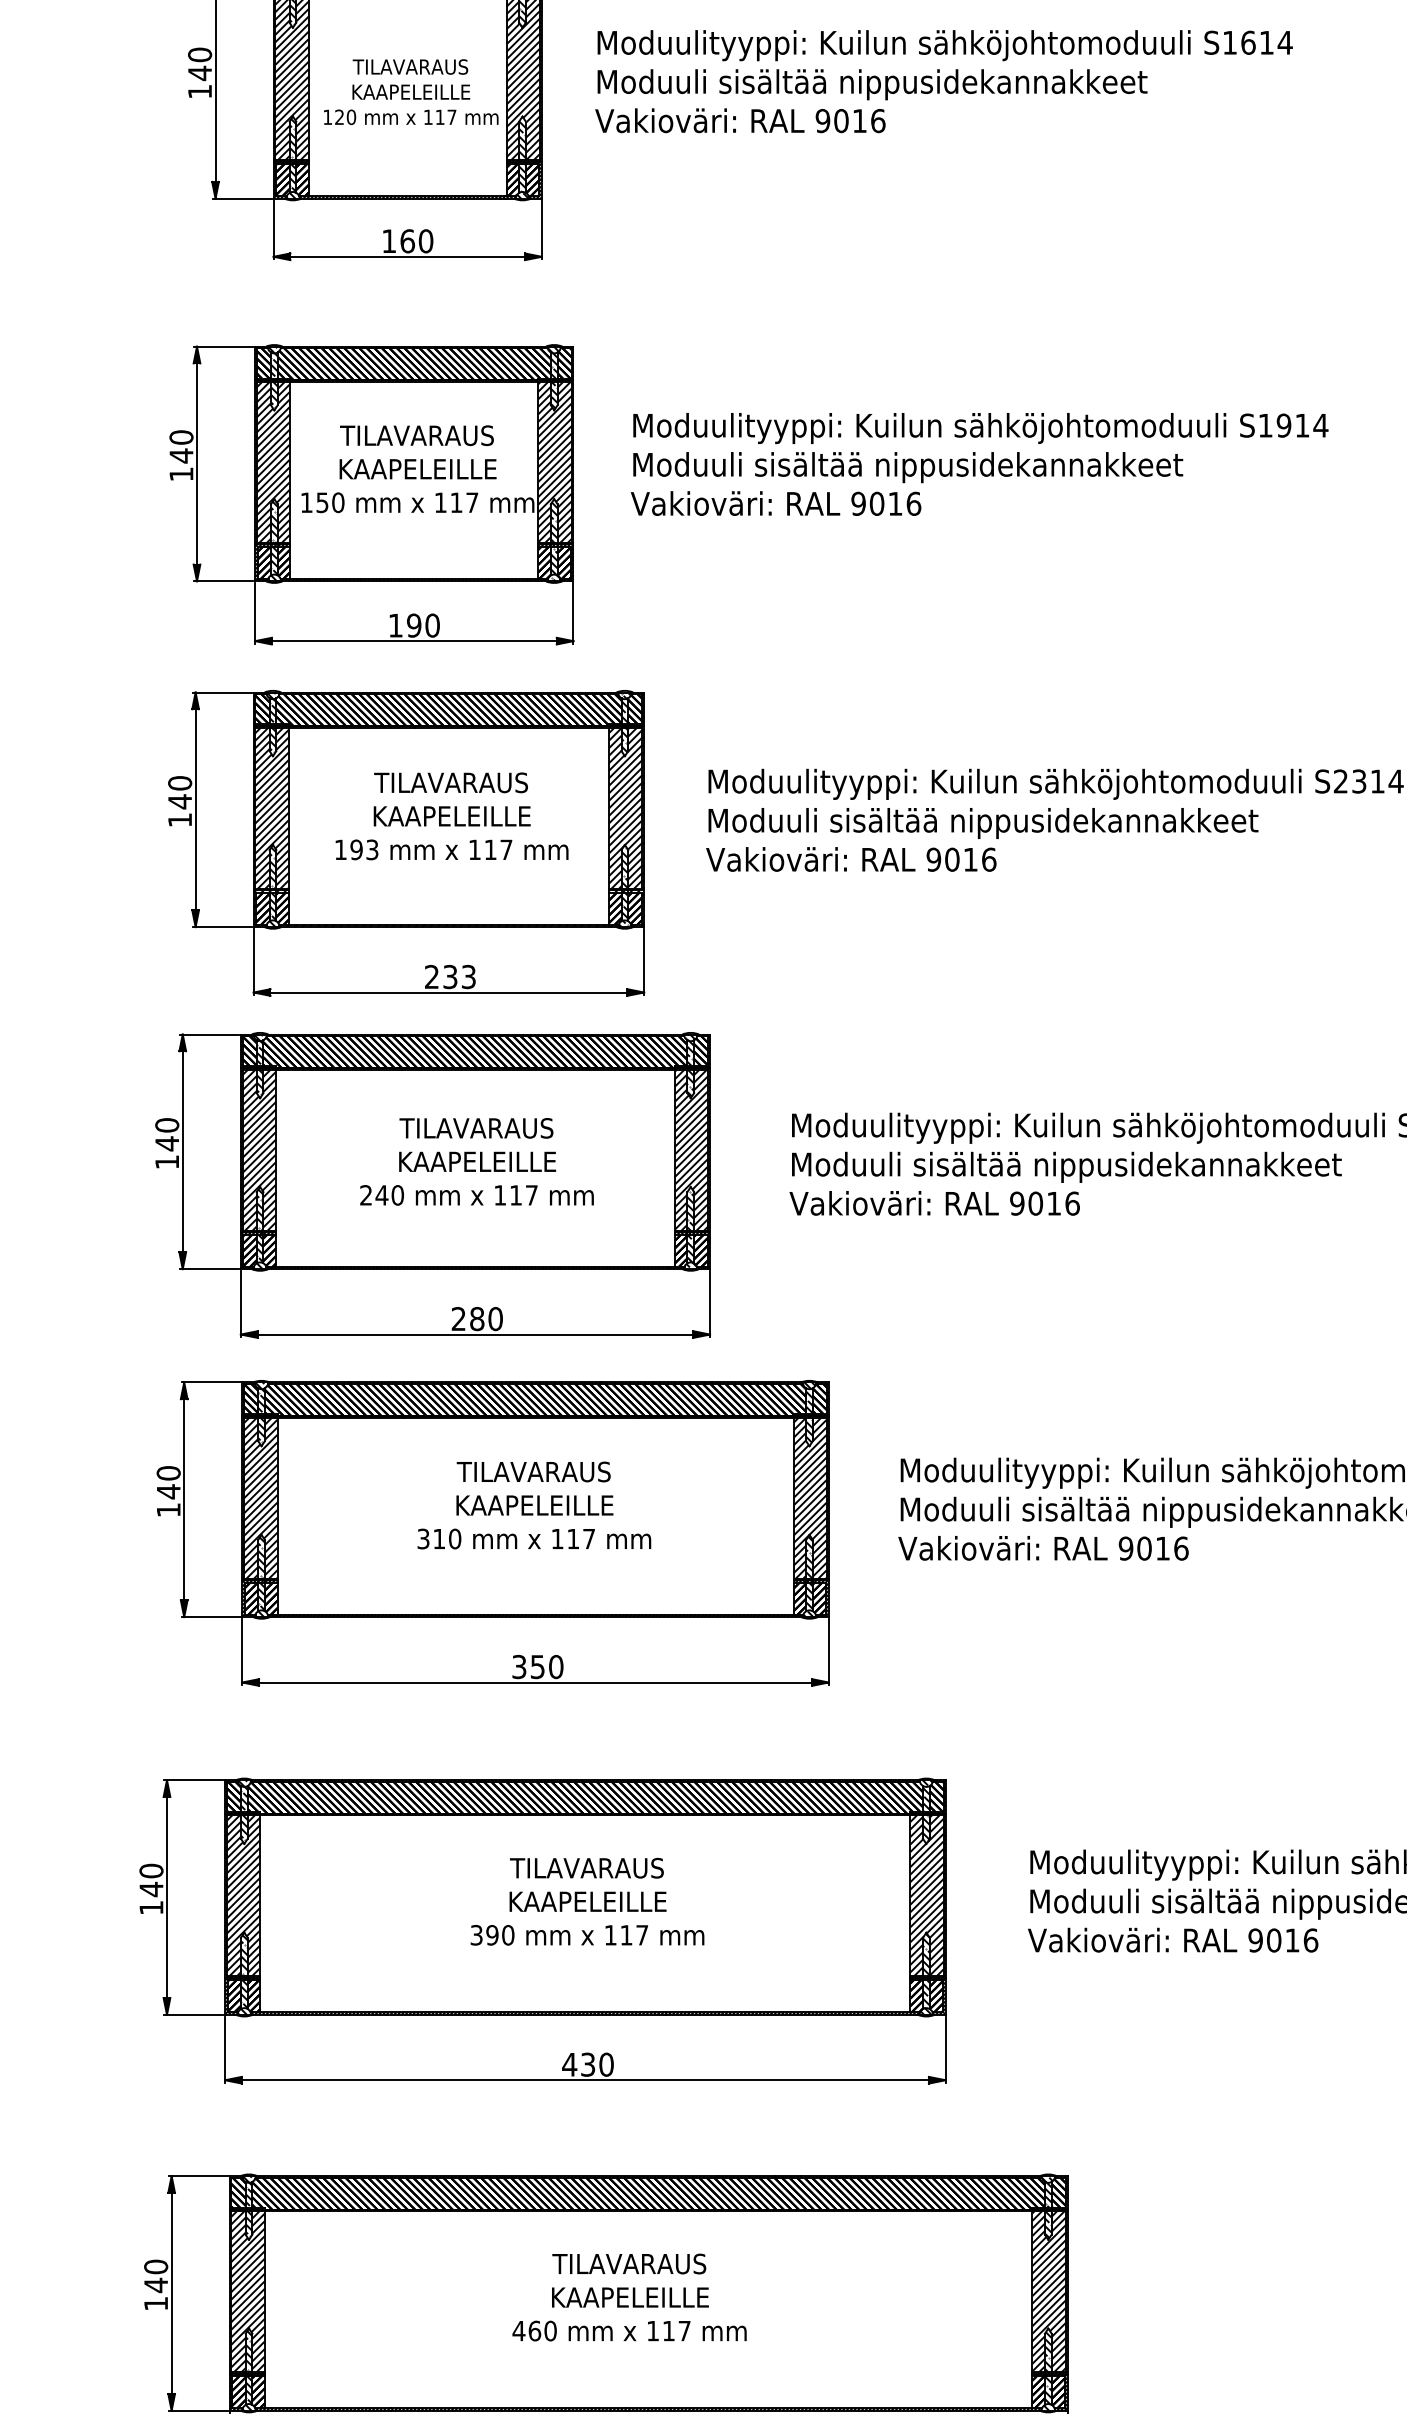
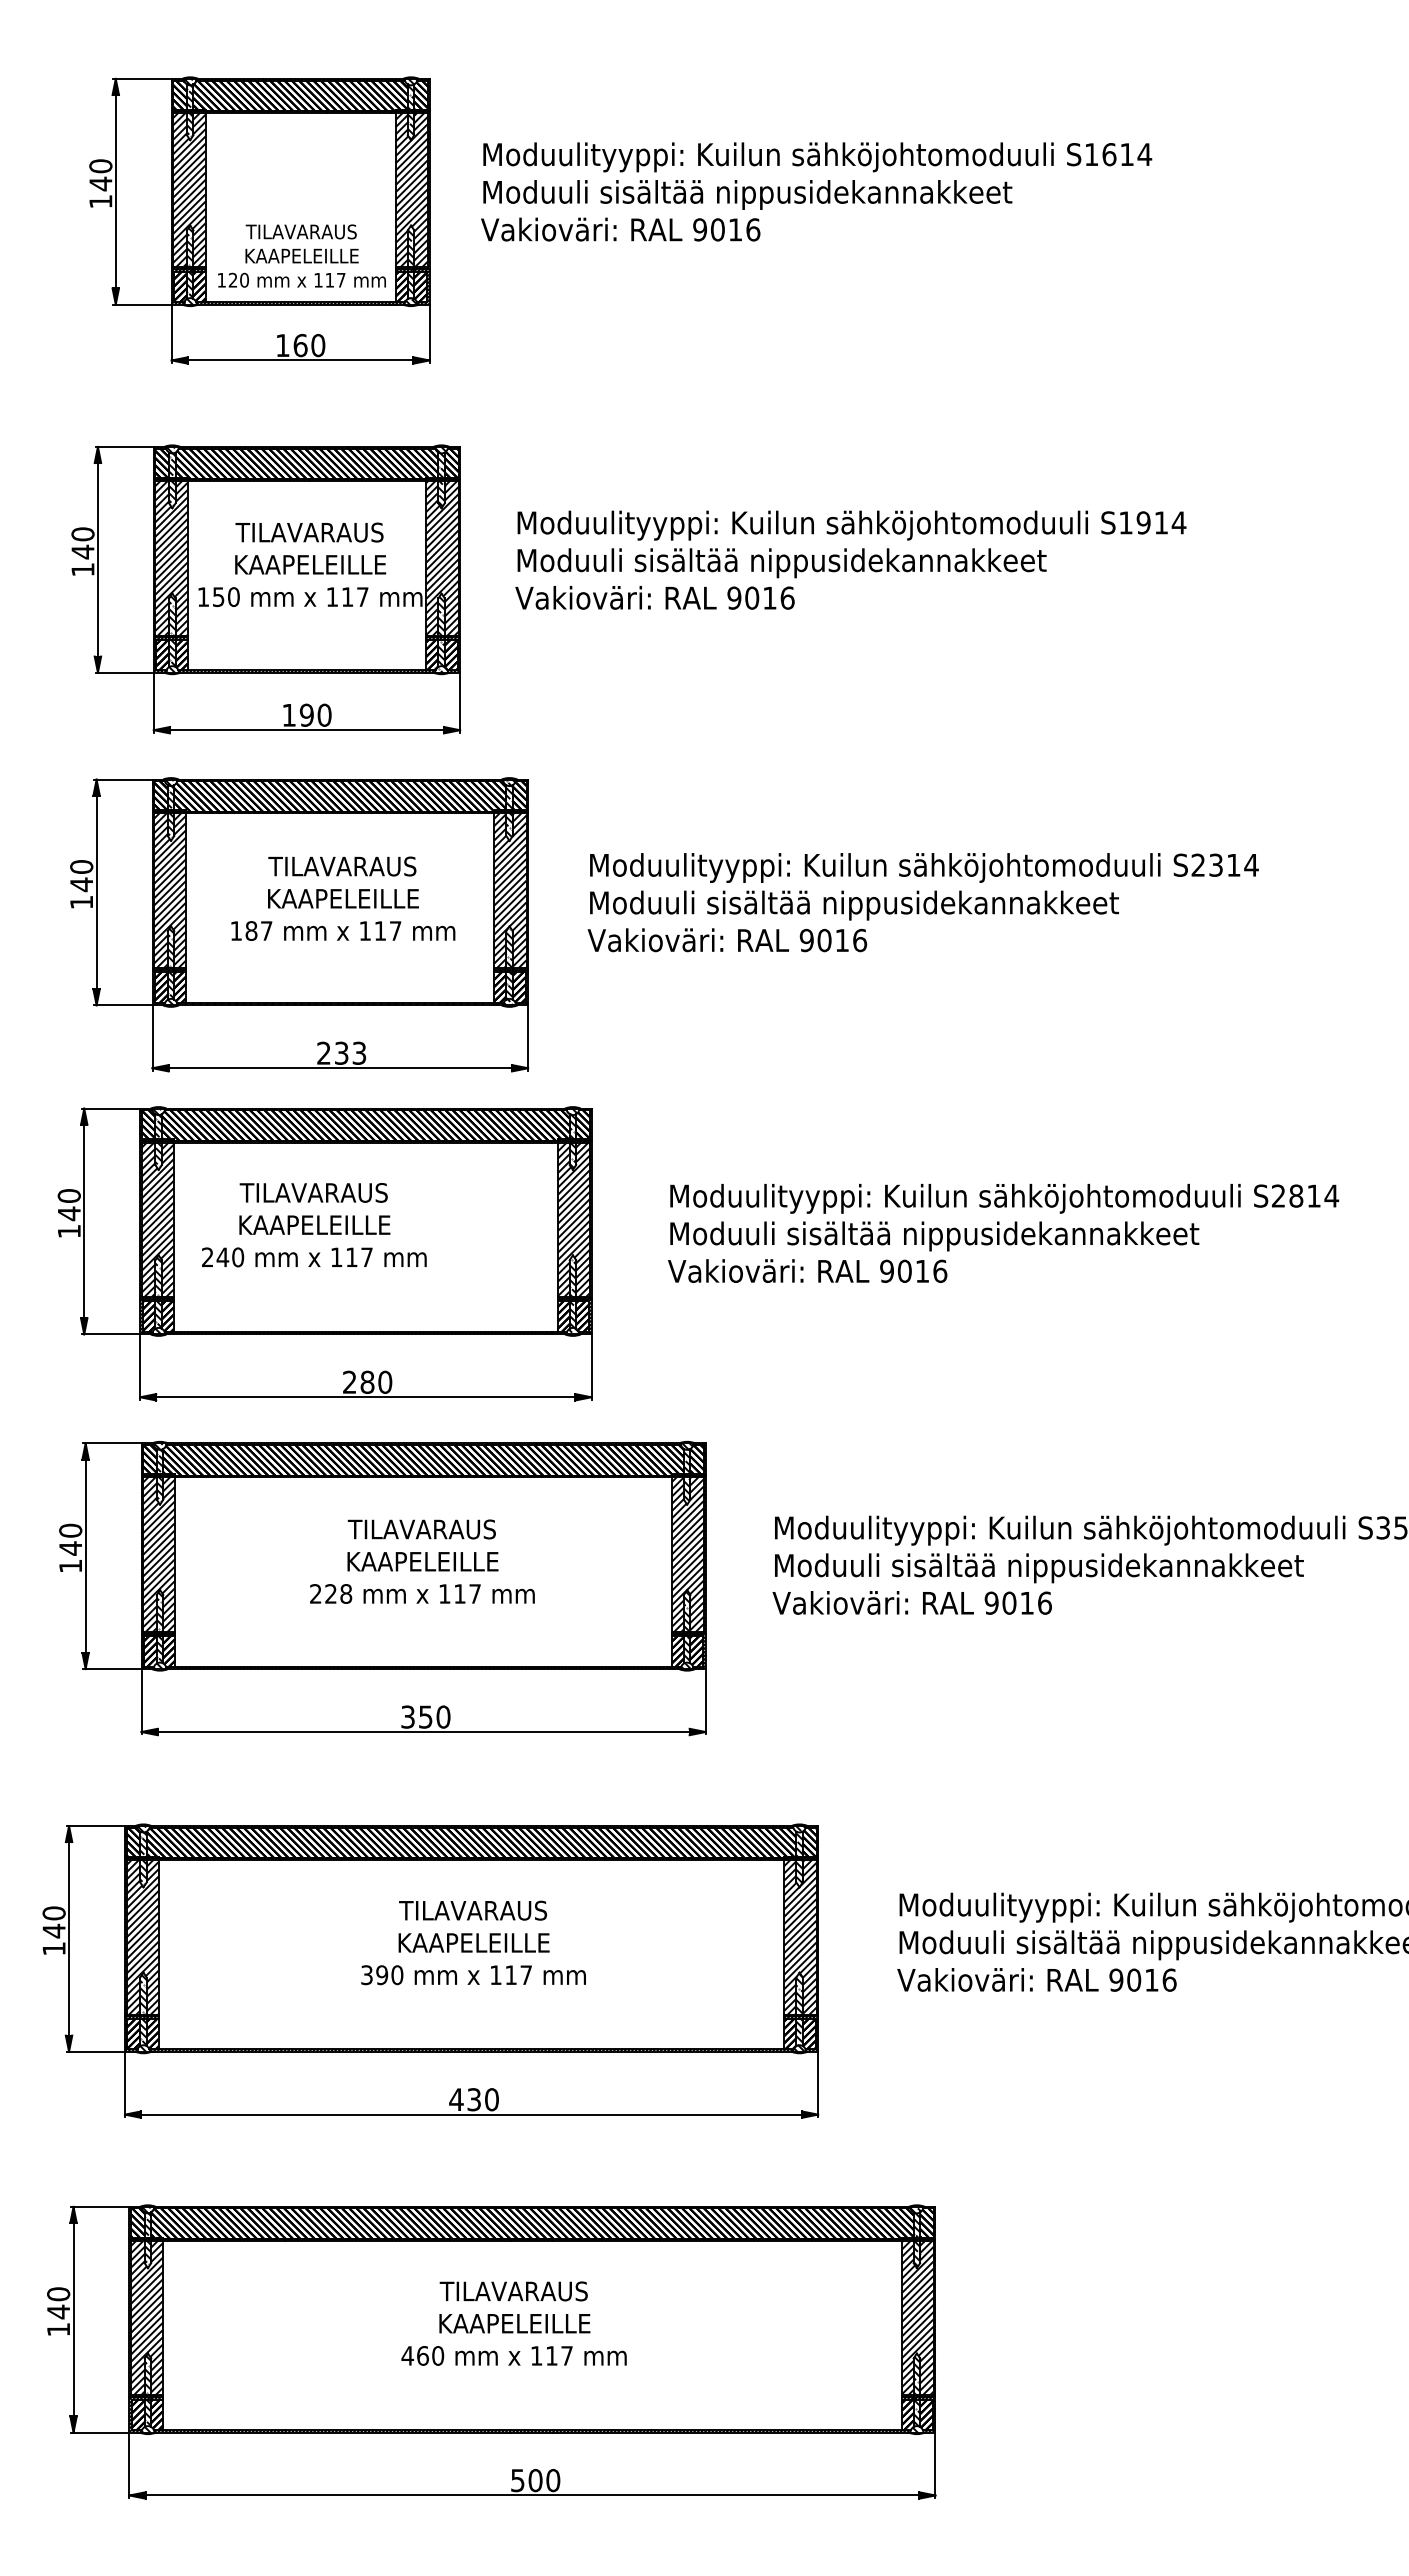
text: (410, 91) -> (301, 255), moved
text: (363, 849) -> (258, 930), 193 -> 187
text: (477, 1162) -> (314, 1225), moved
text: (439, 1538) -> (331, 1593), 310 -> 228

